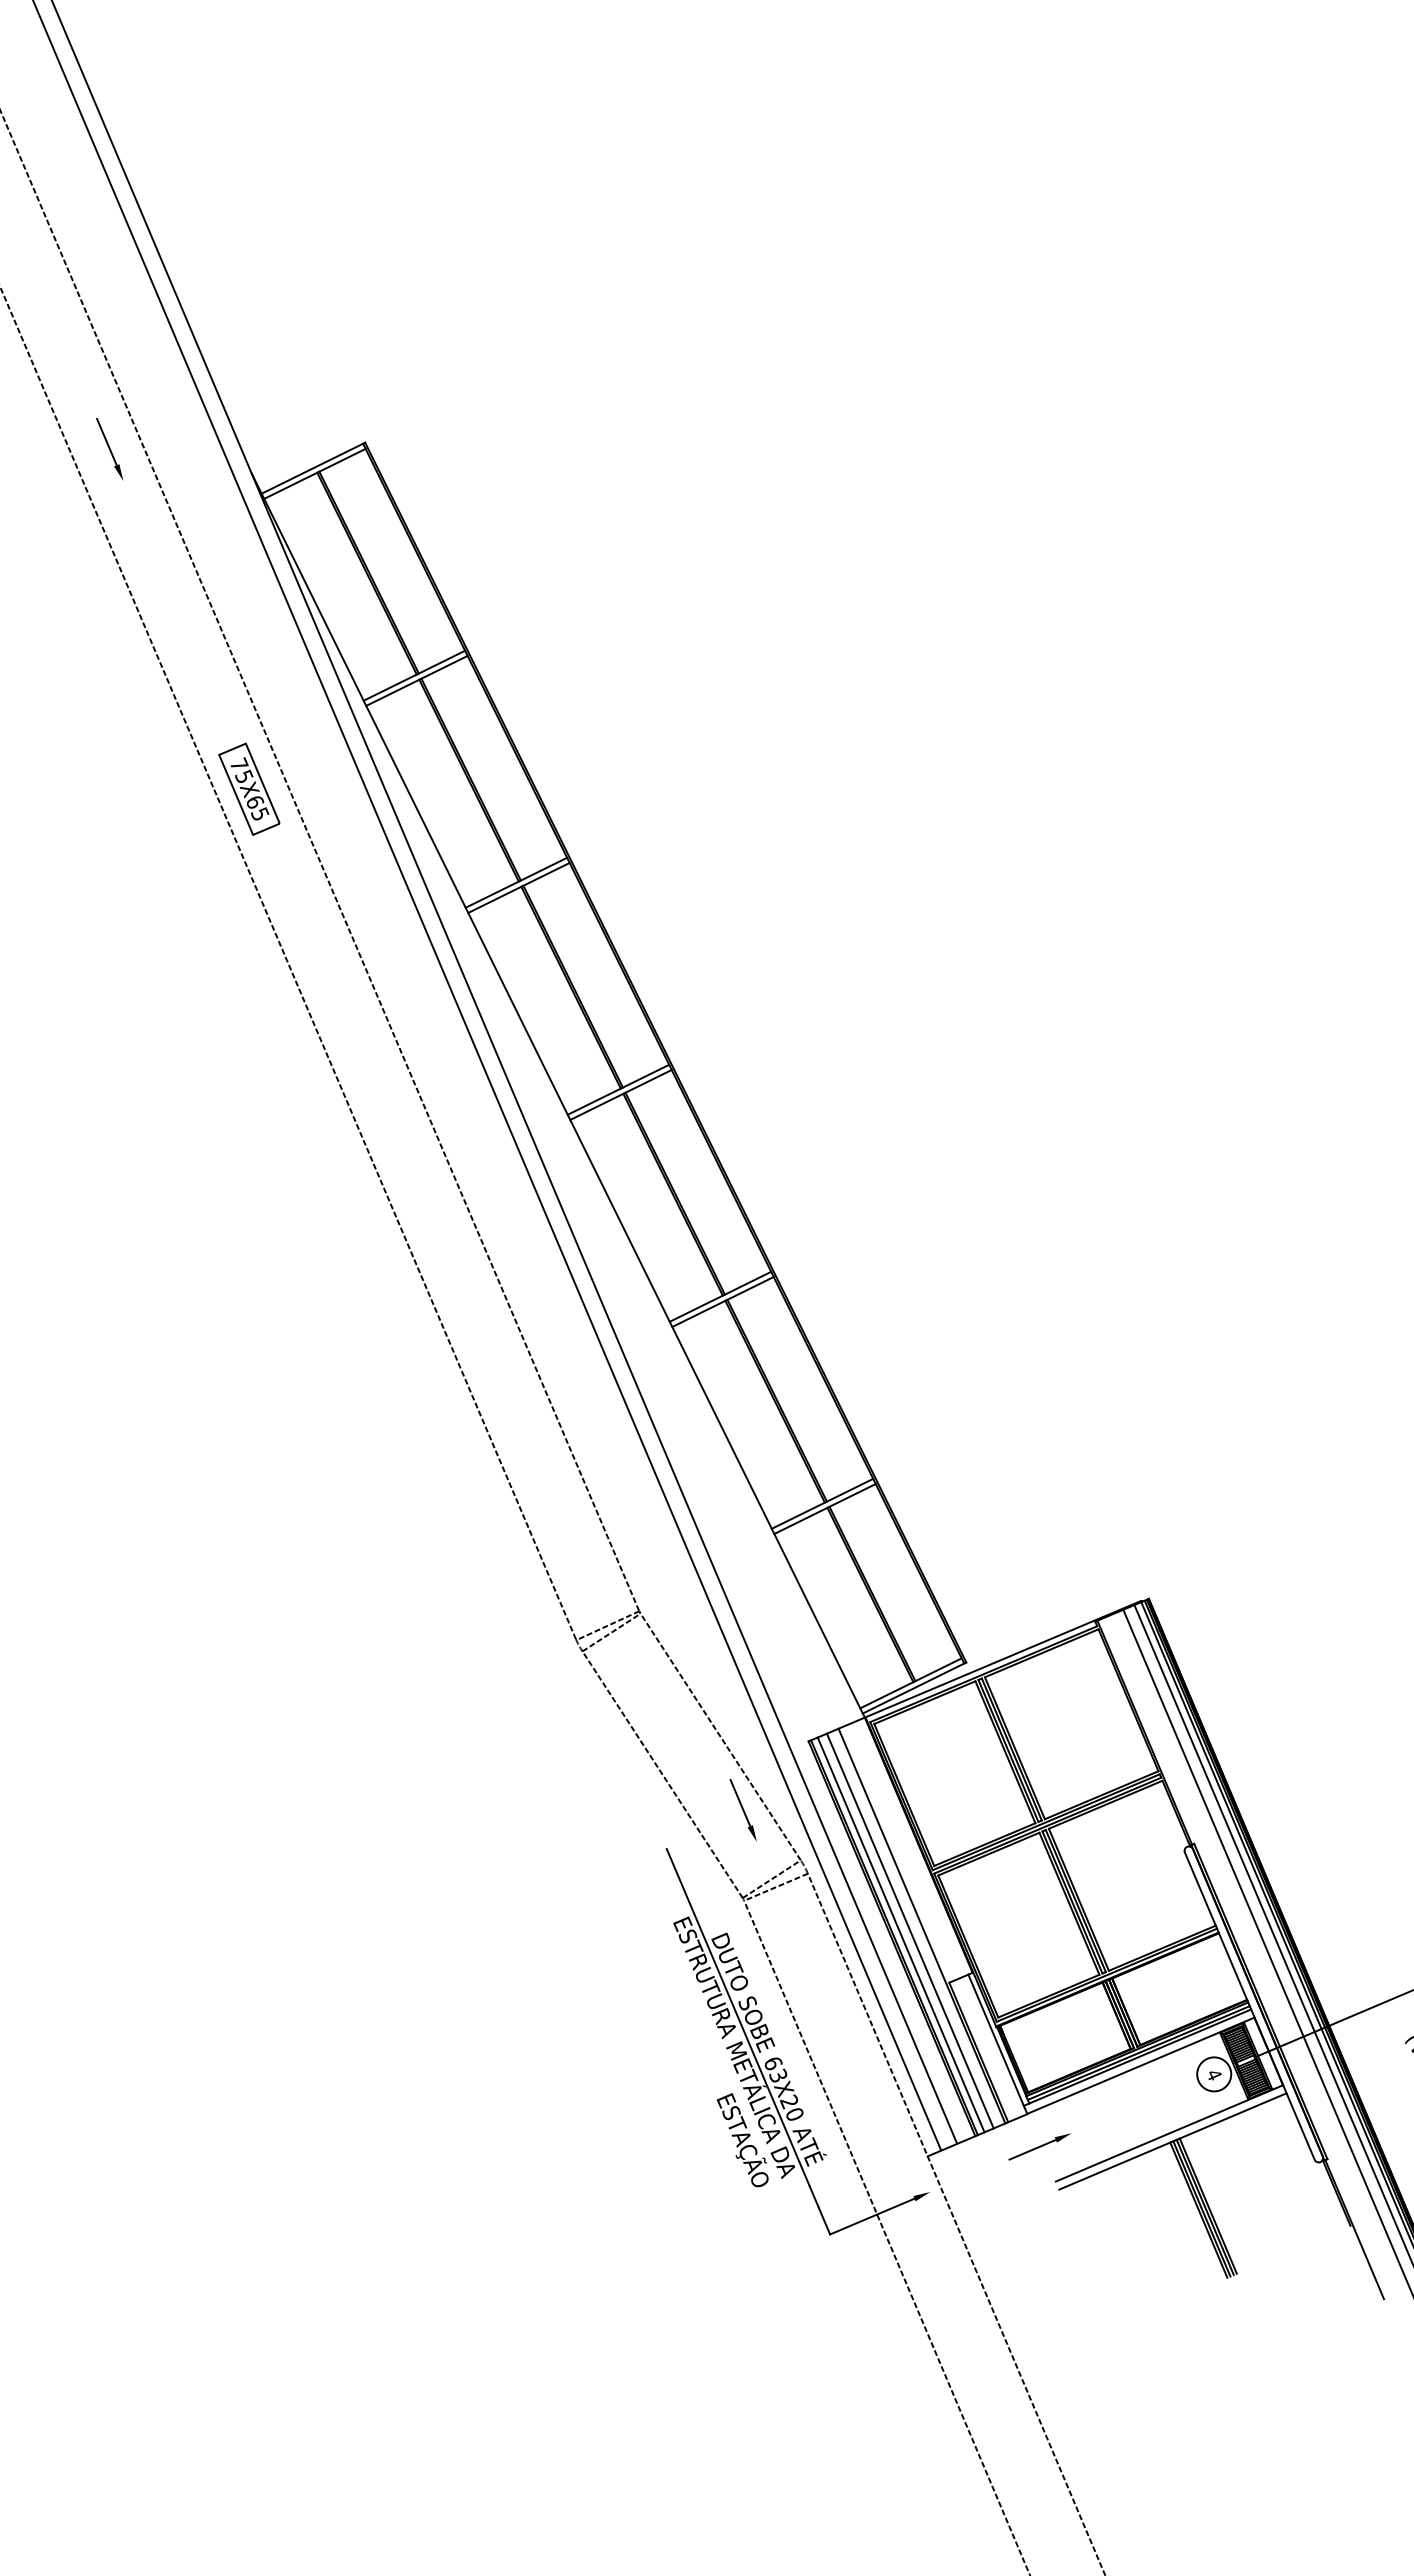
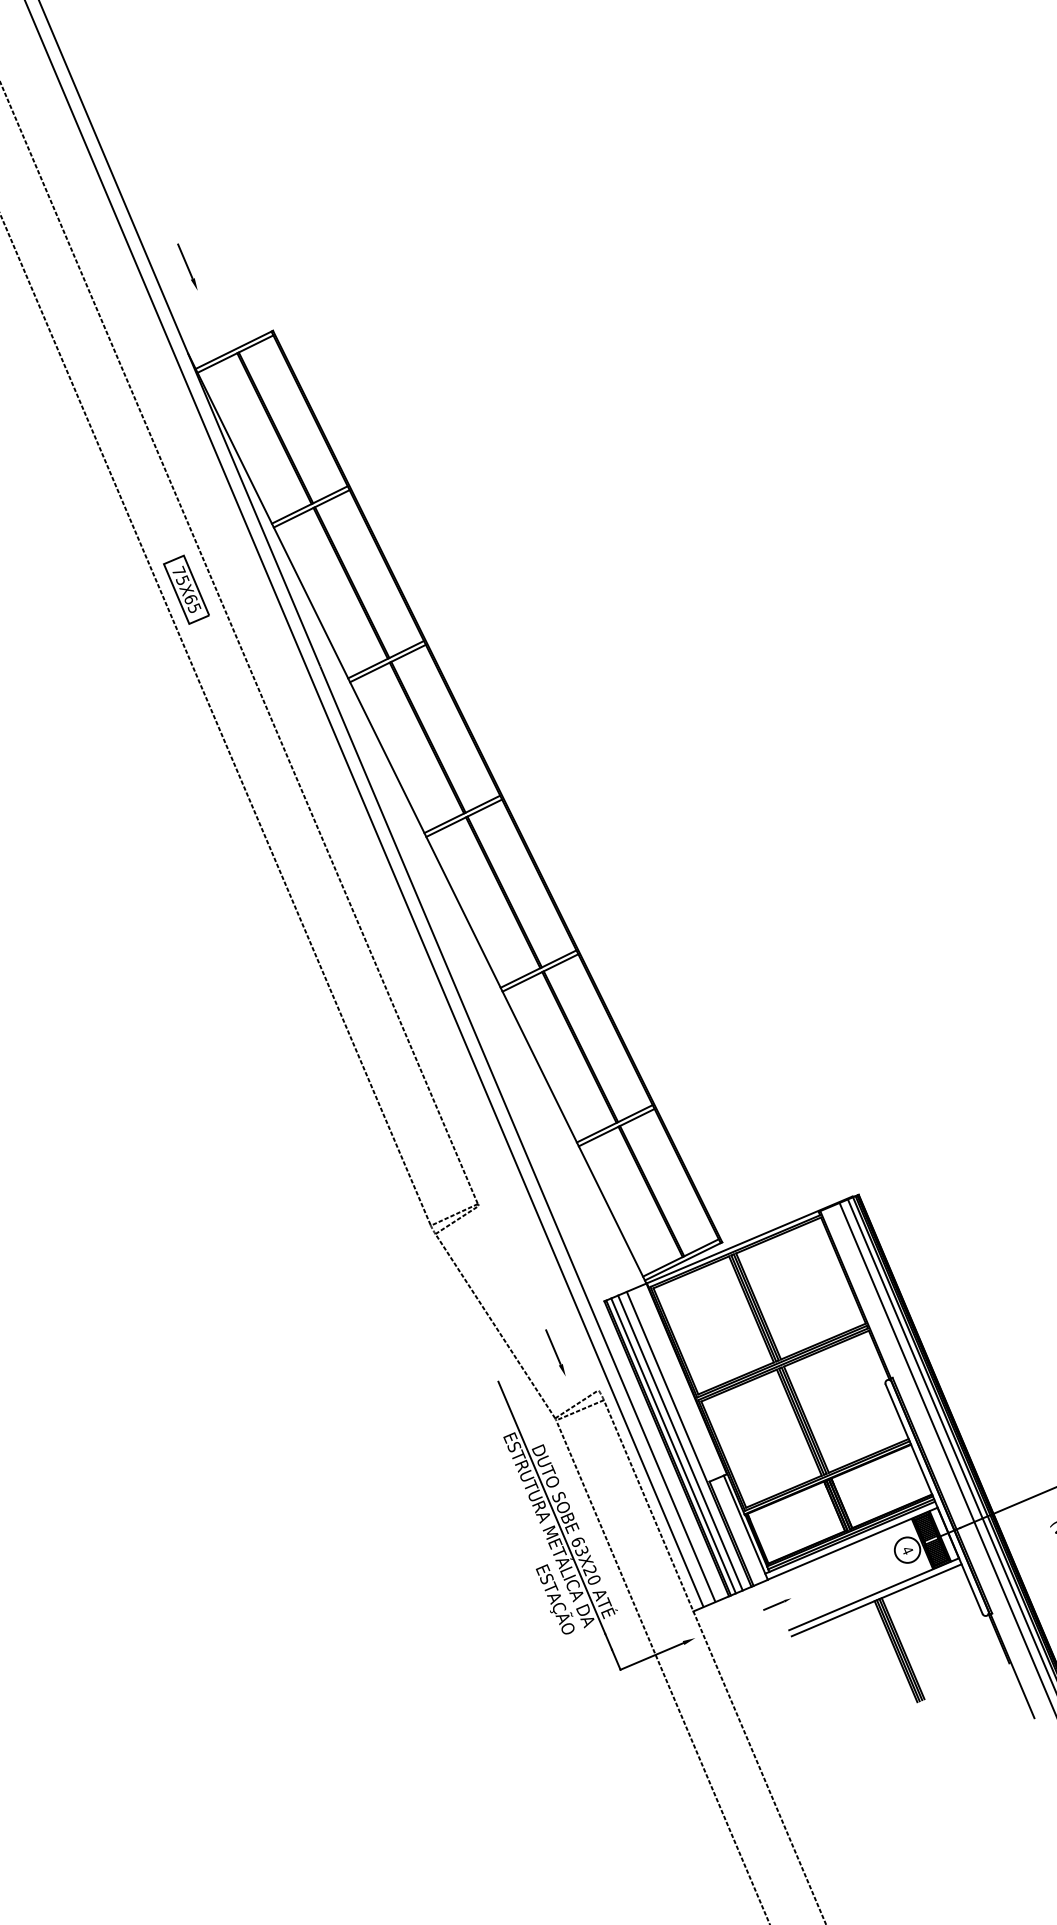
part: (109, 448) -> (187, 266), moved
line: (720, 1736) -> (538, 1297), removed
part: (1039, 2146) -> (776, 1604), size x0.6

